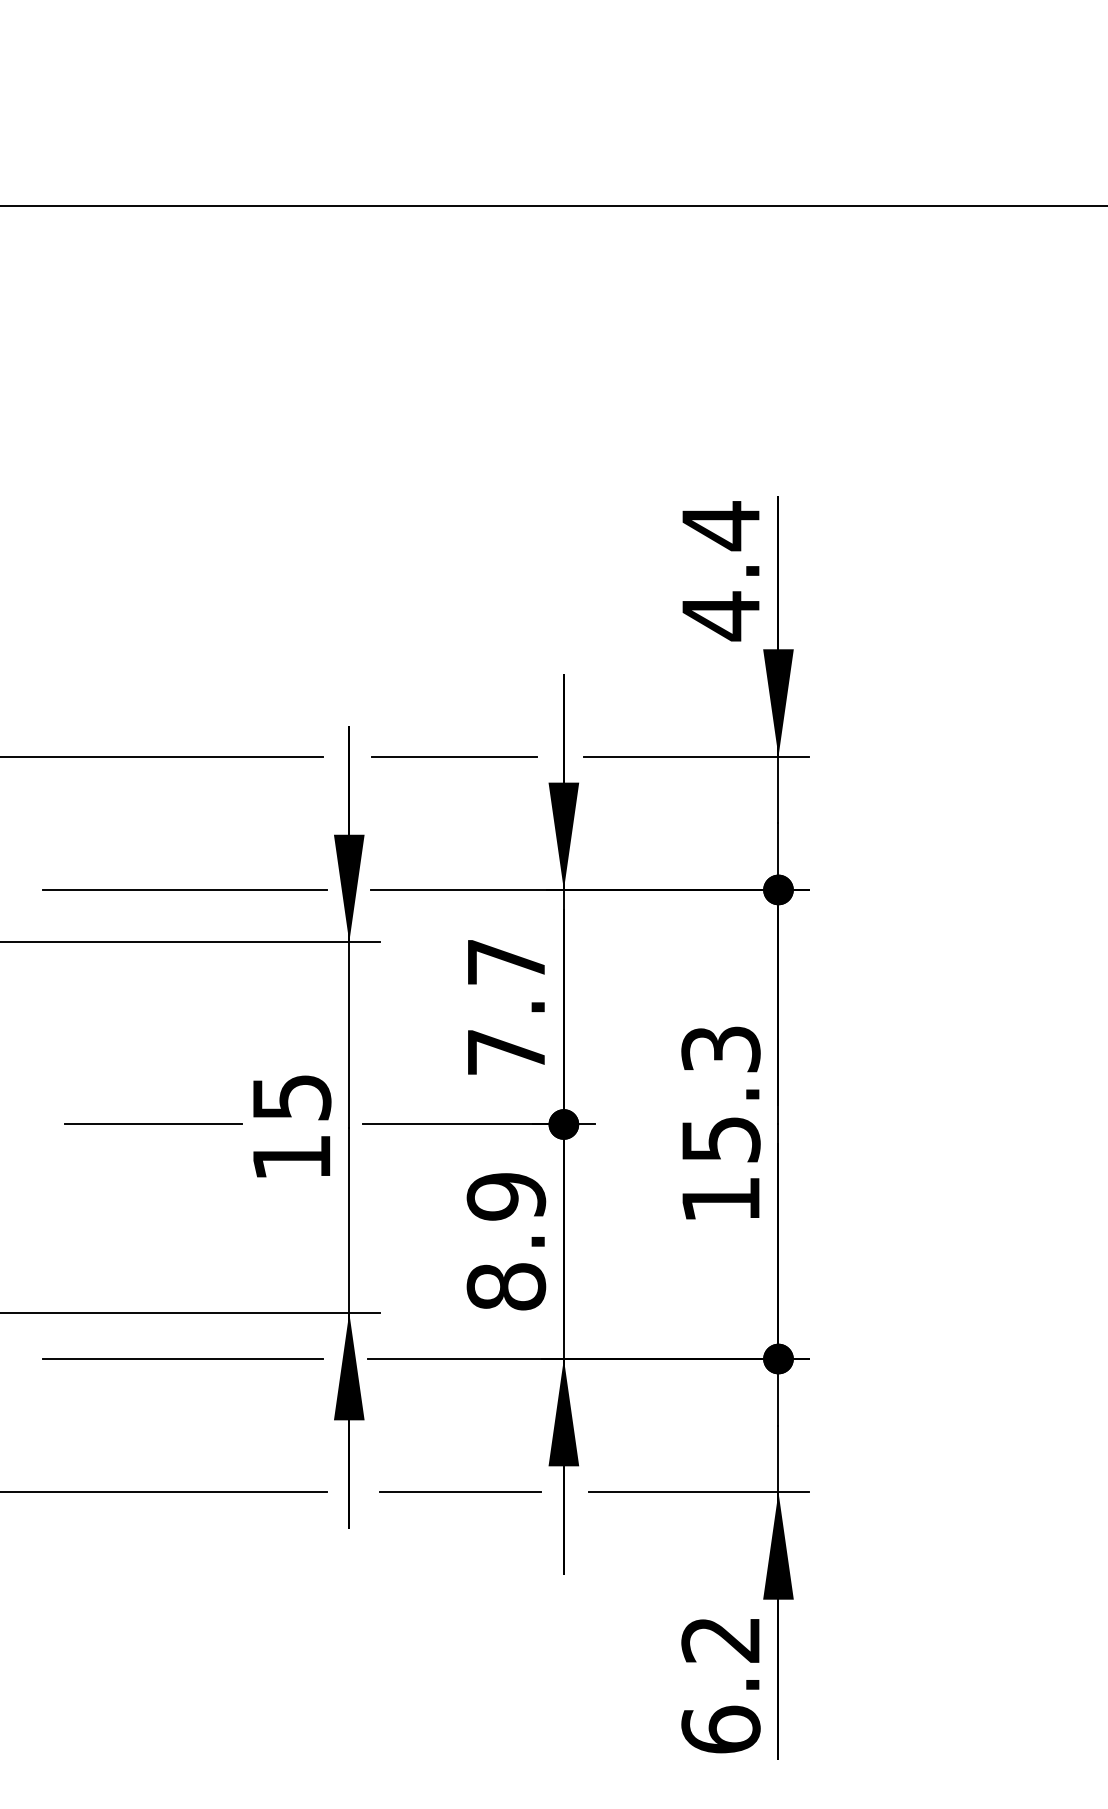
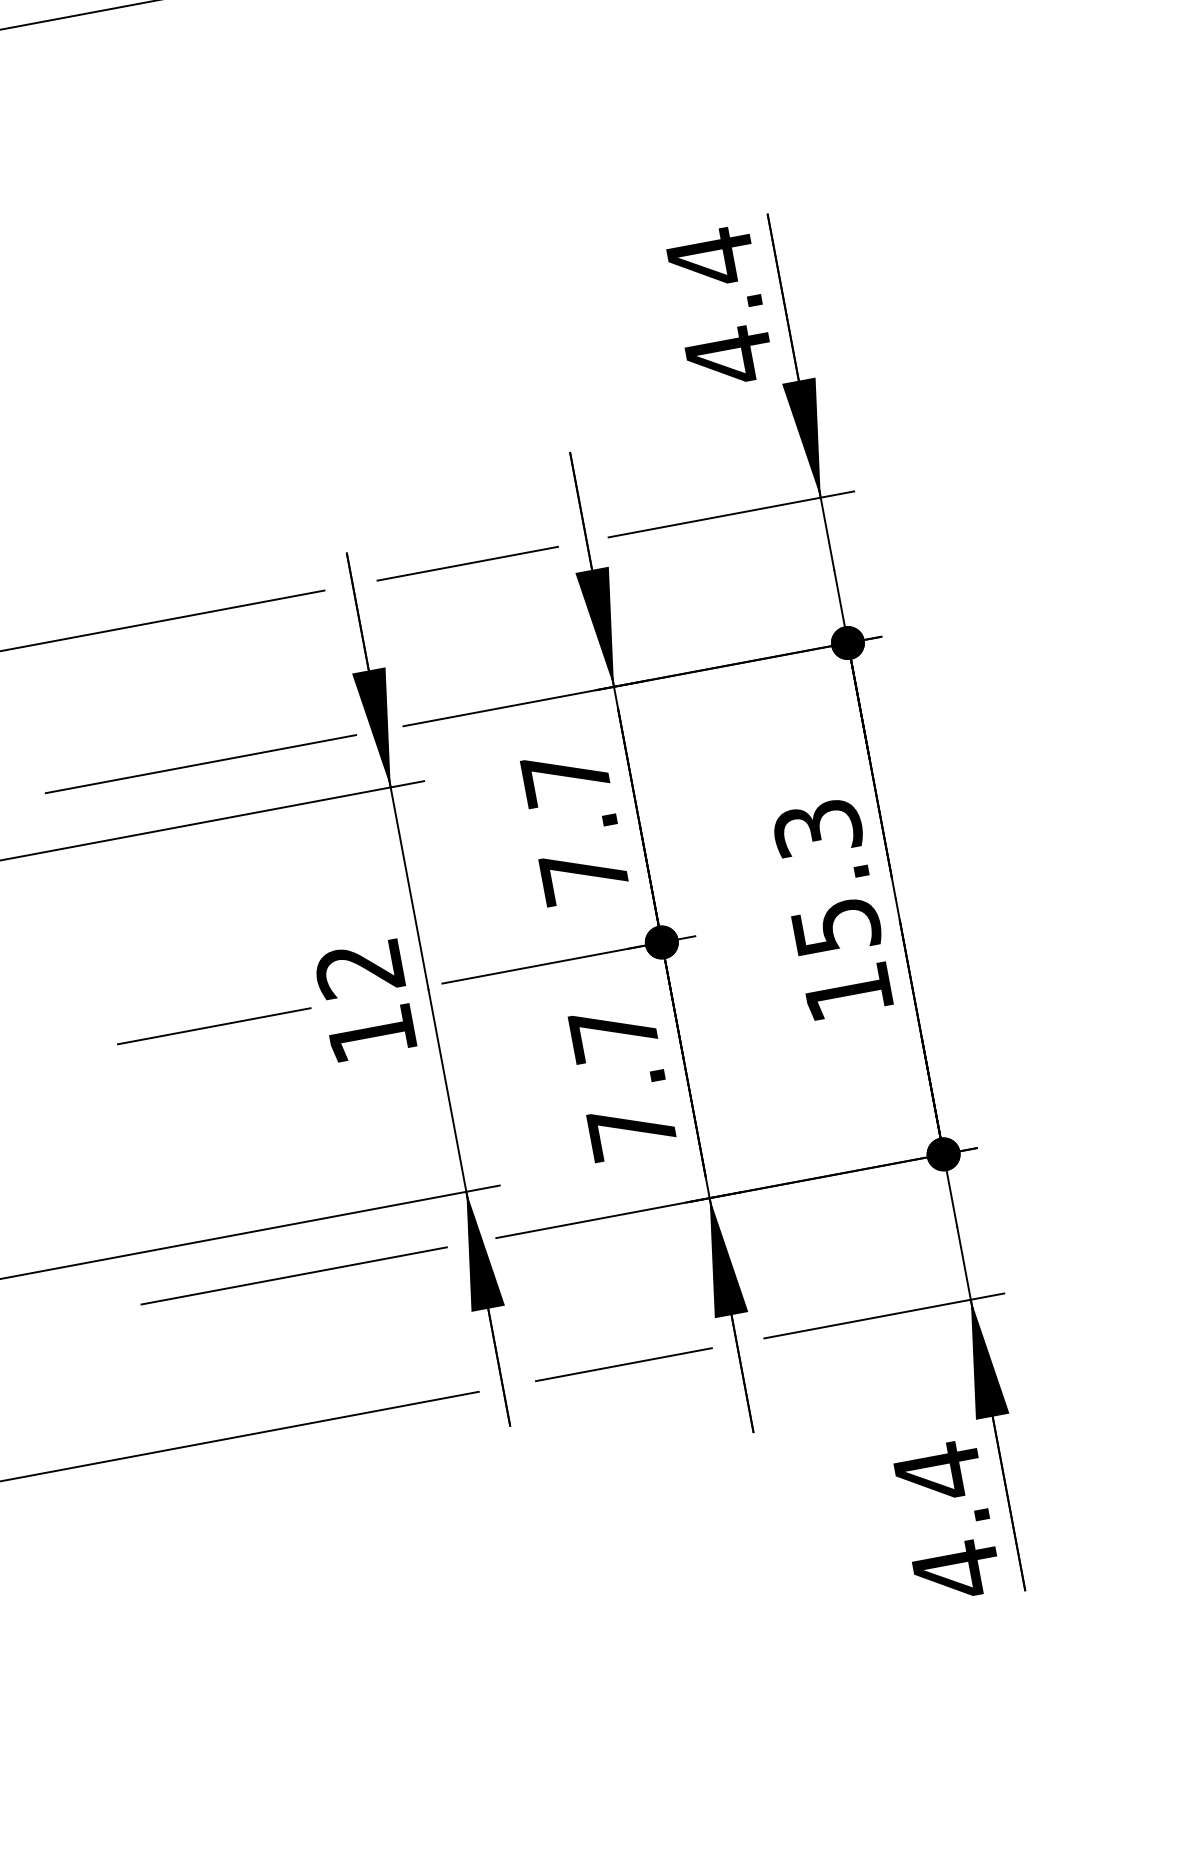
text: (291, 1097) -> (359, 968), 15 -> 12
text: (506, 1241) -> (623, 1081), 8.9 -> 7.7
text: (720, 1685) -> (947, 1522), 6.2 -> 4.4

